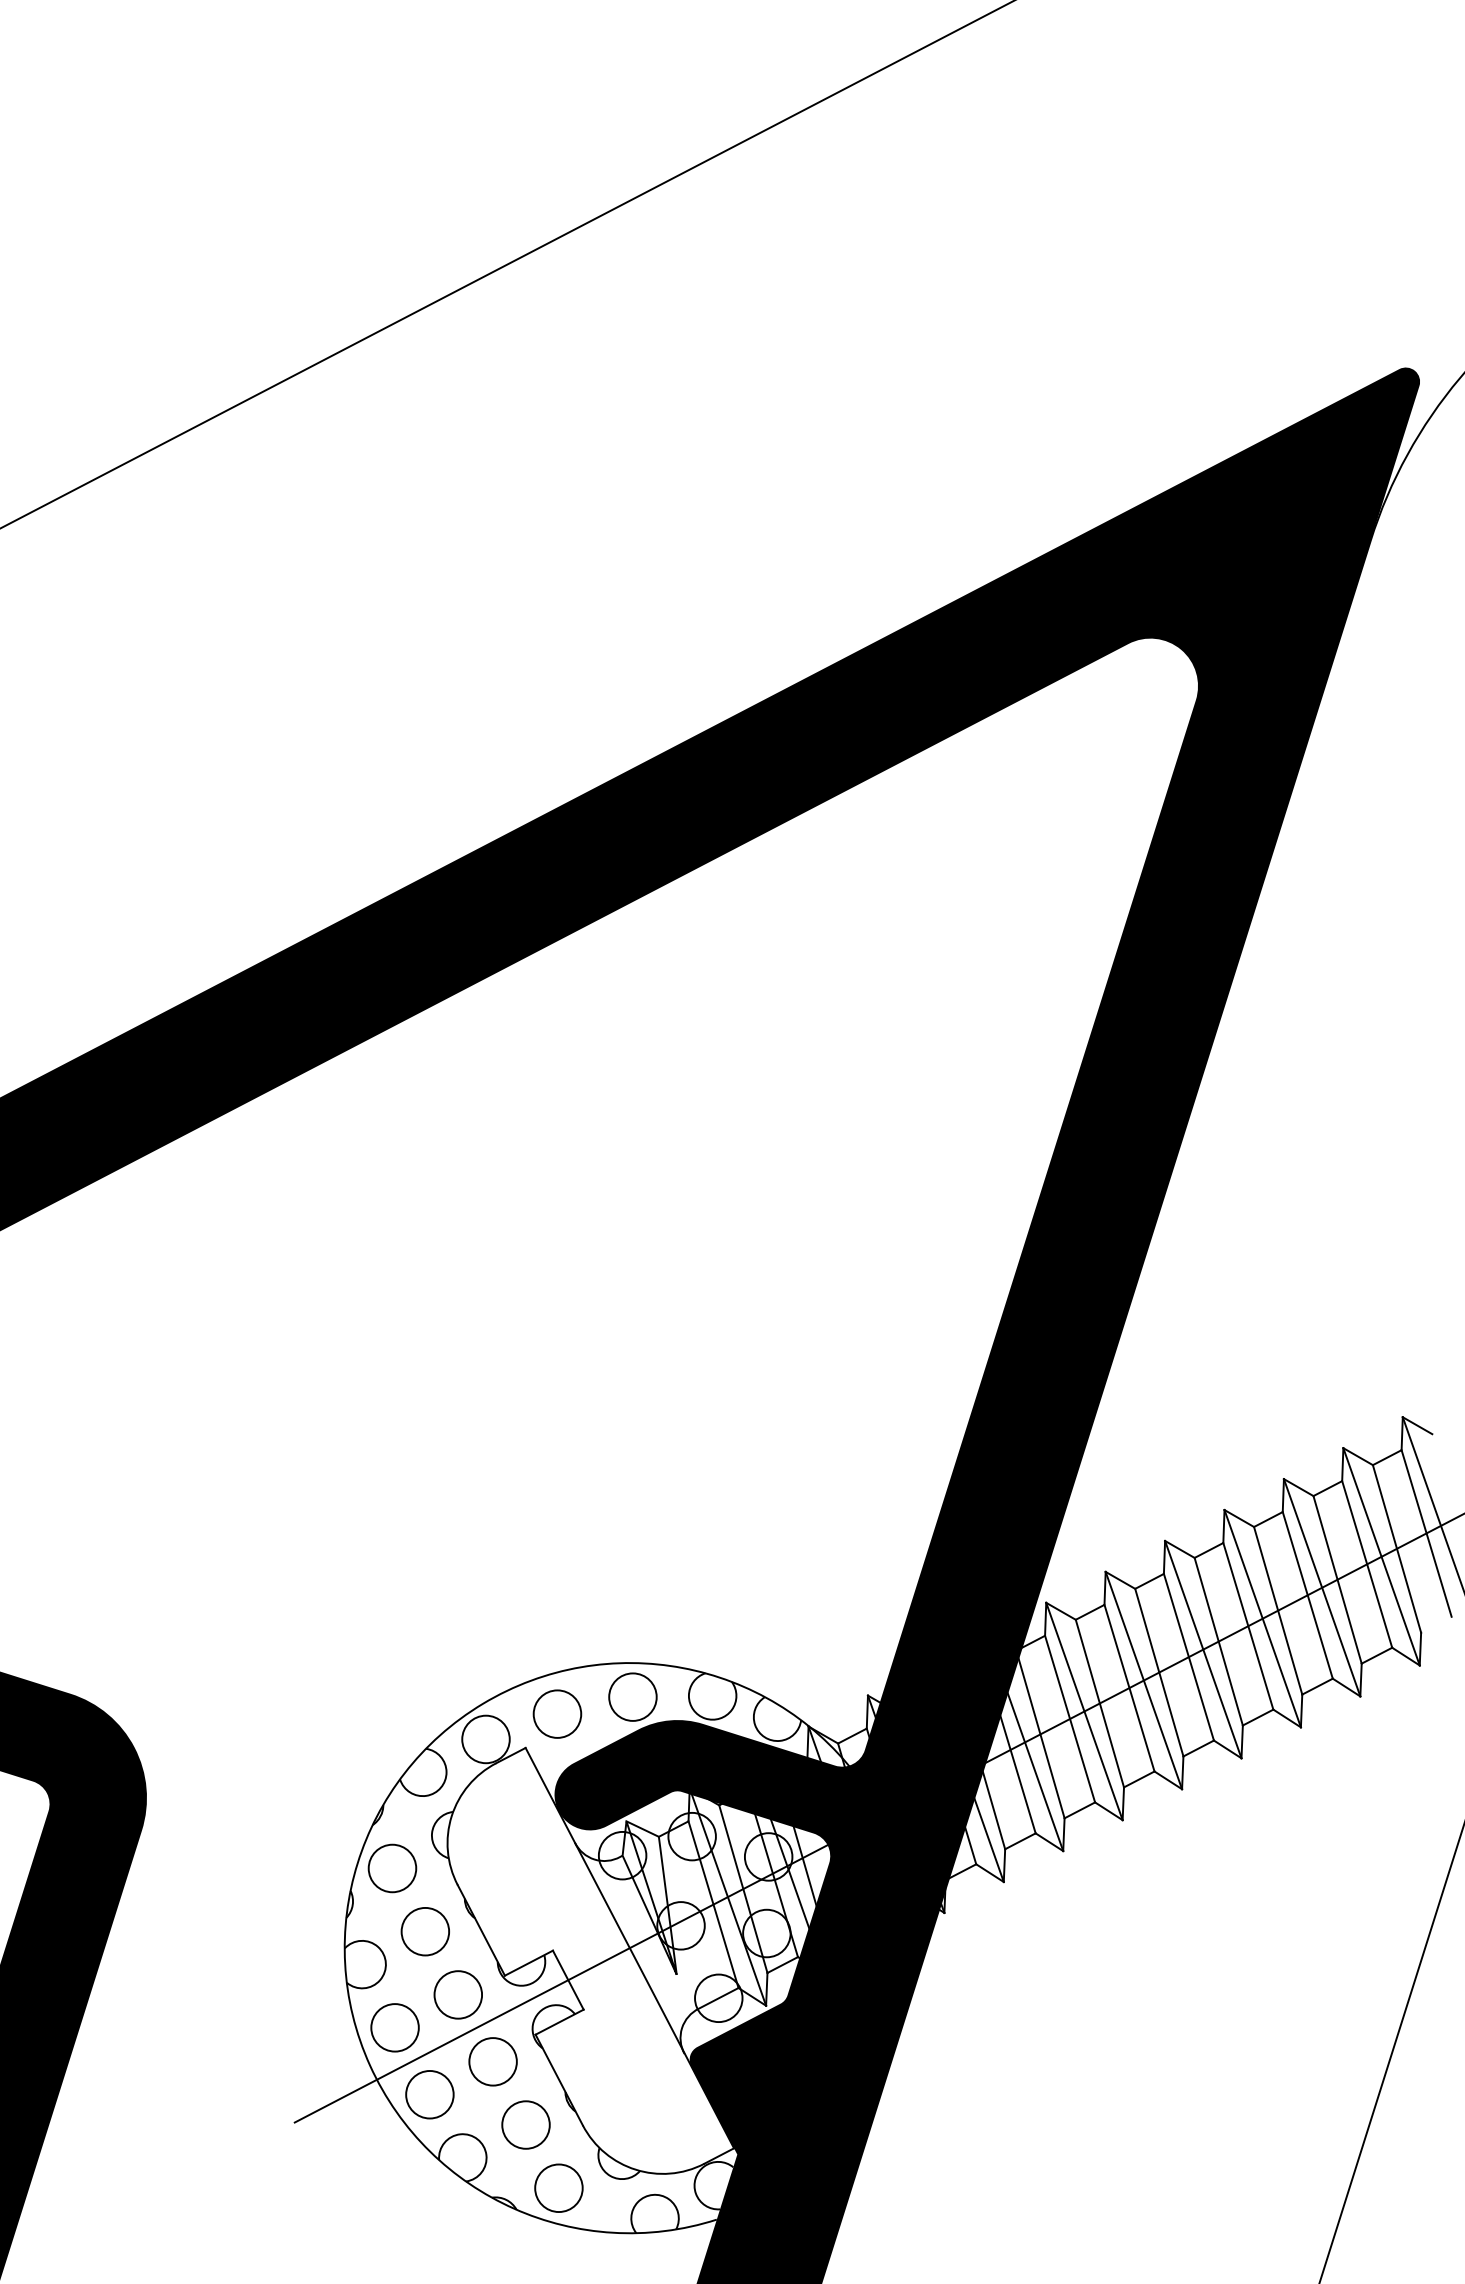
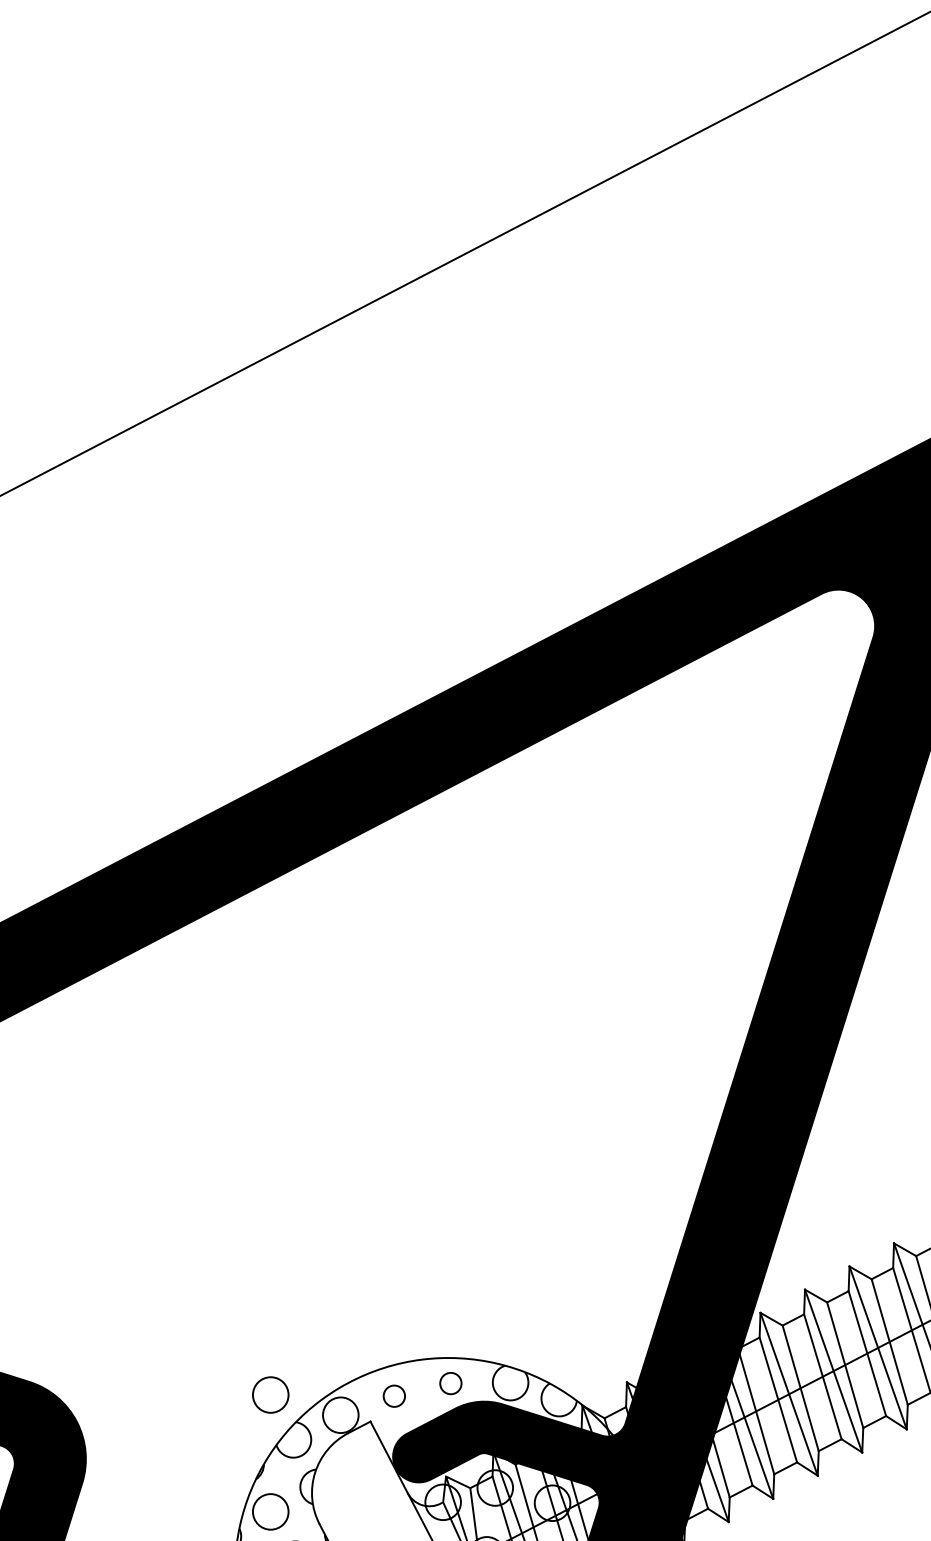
circle: (632, 1696) -> (450, 1383), size x0.6
circle: (392, 1712) -> (270, 1395), added
circle: (557, 1713) -> (394, 1395), size x0.6

